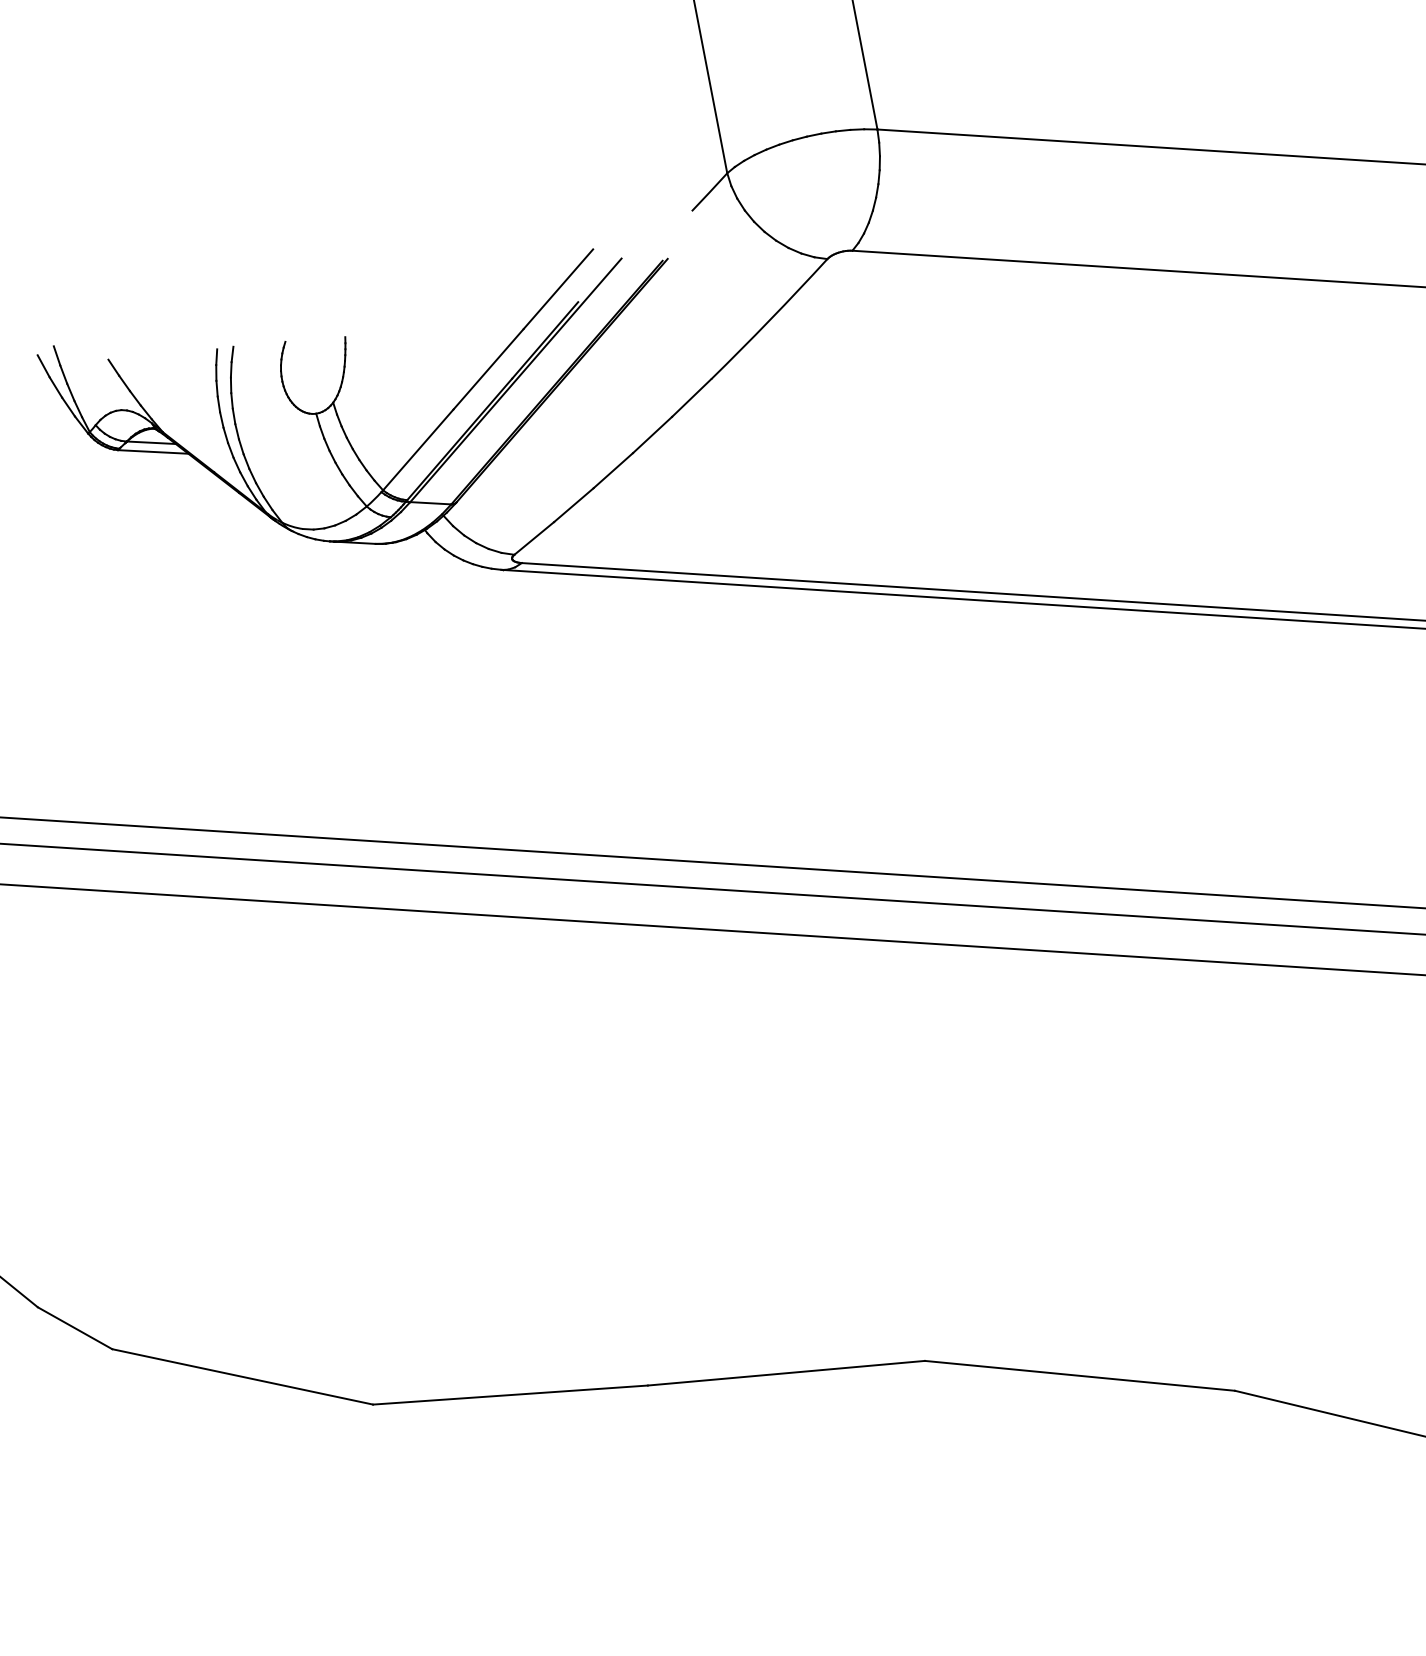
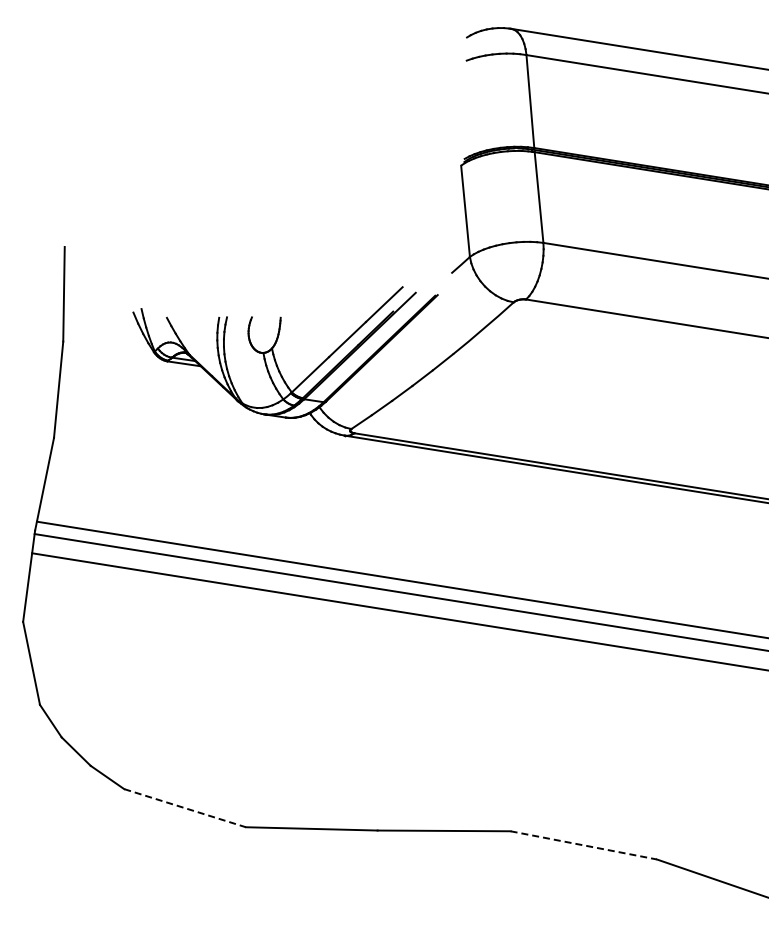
line: (1081, 1375) -> (584, 845), solid -> dashed
line: (243, 1377) -> (185, 808), solid -> dashed

